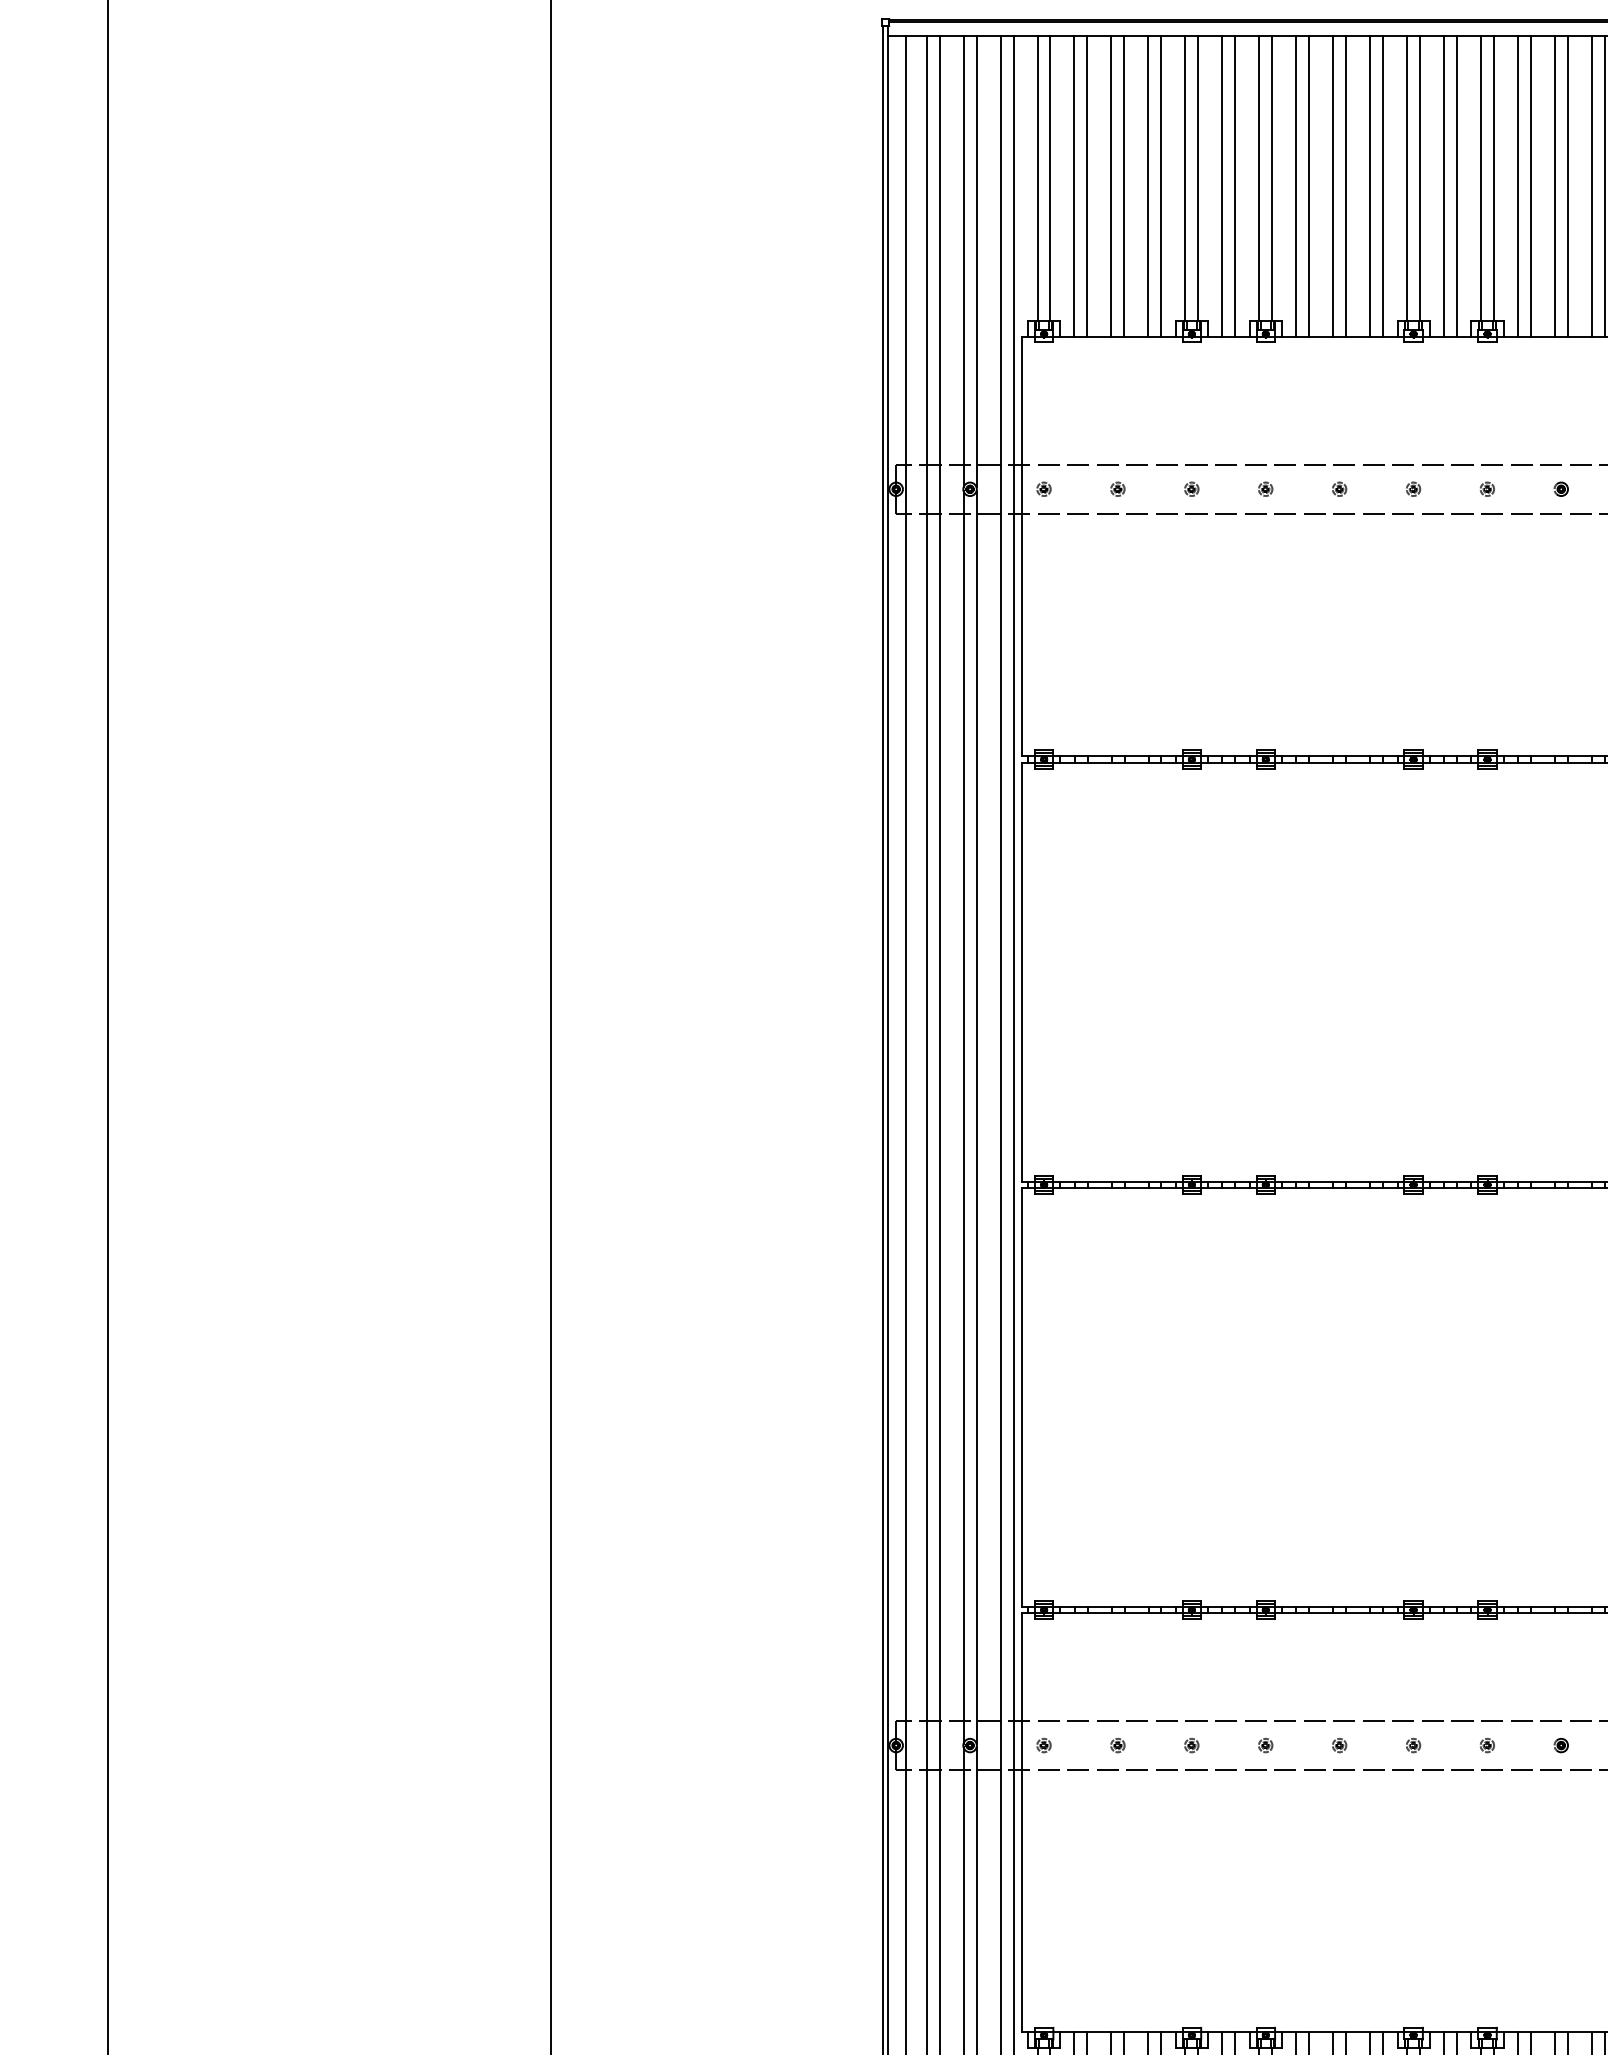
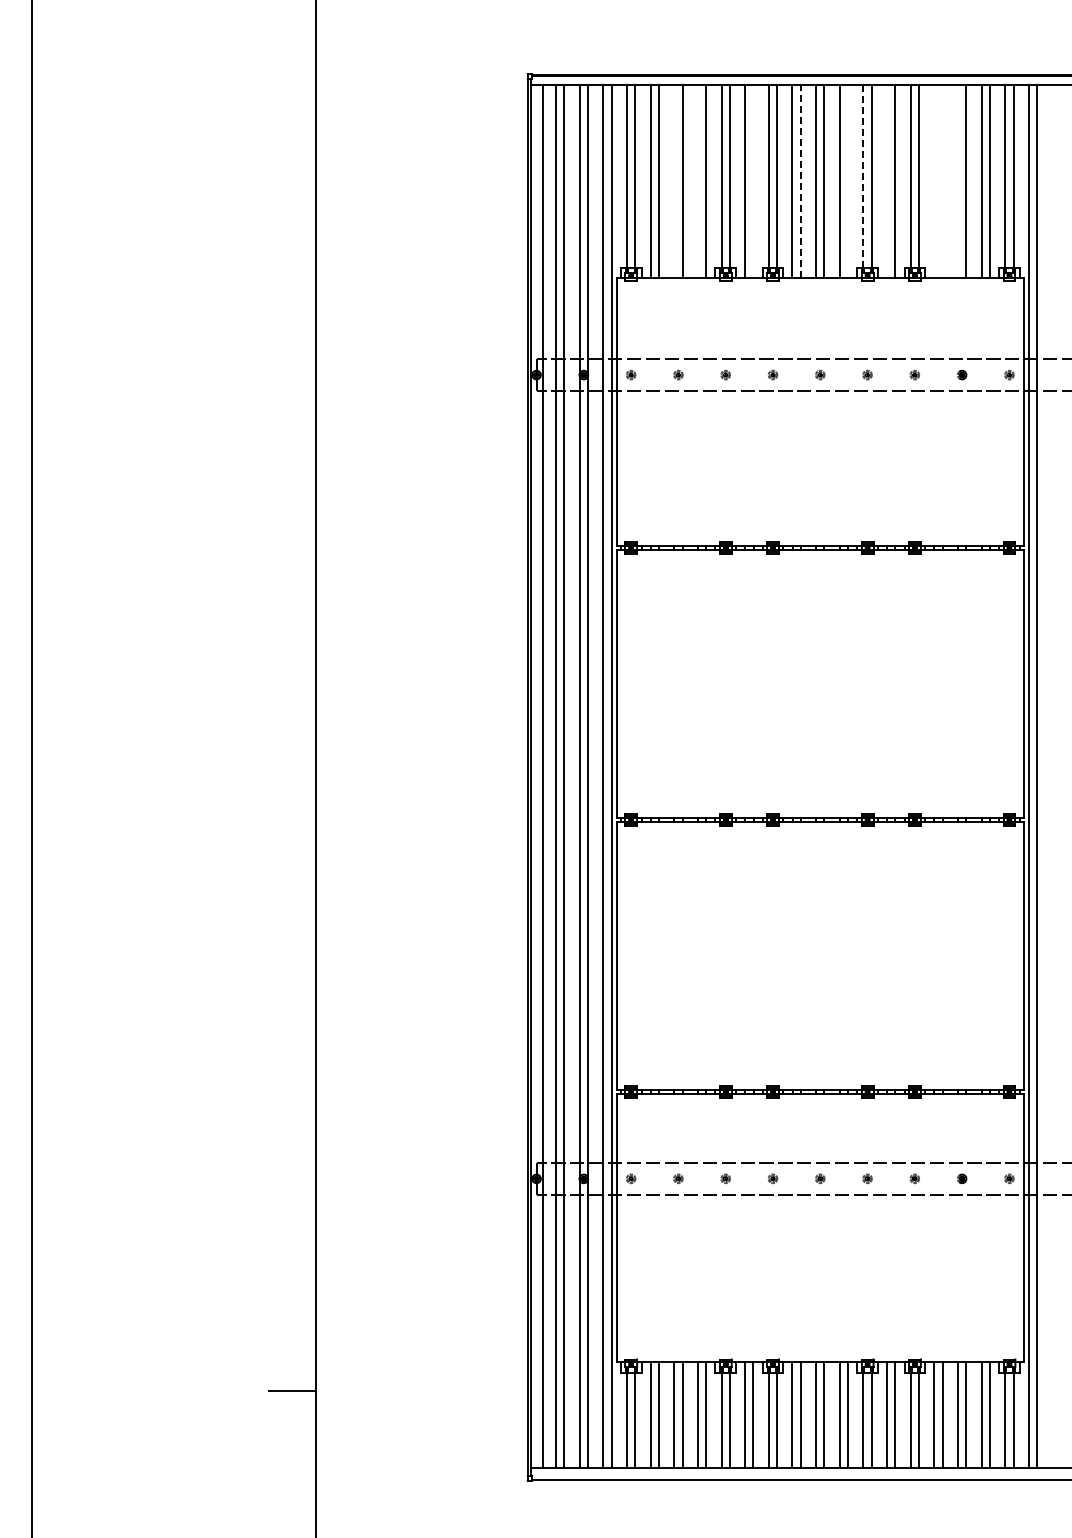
line: (1407, 177) -> (863, 175), solid -> dashed
line: (1111, 185) -> (674, 180), removed
line: (1147, 185) -> (697, 180), removed
line: (1235, 185) -> (753, 180), removed
line: (1308, 185) -> (800, 180), solid -> dashed
line: (1383, 185) -> (848, 180), removed
line: (1444, 185) -> (887, 180), removed
line: (1518, 185) -> (934, 180), removed
line: (1530, 185) -> (942, 180), removed
line: (1554, 185) -> (957, 180), removed

